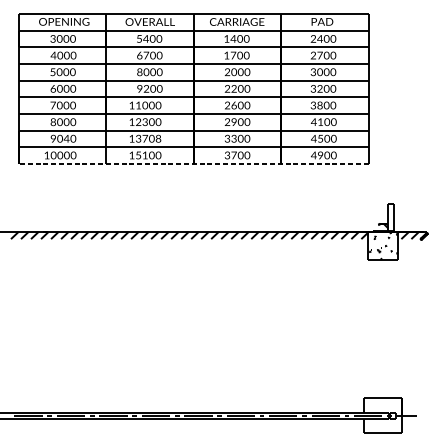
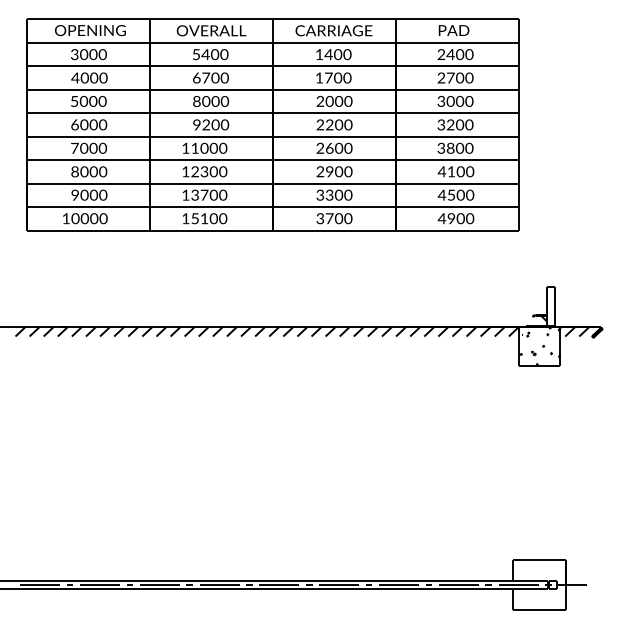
text: (66, 138) -> (93, 194), 9040 -> 9000
text: (158, 138) -> (223, 195), 13708 -> 13700
line: (193, 163) -> (272, 230), dashed -> solid

